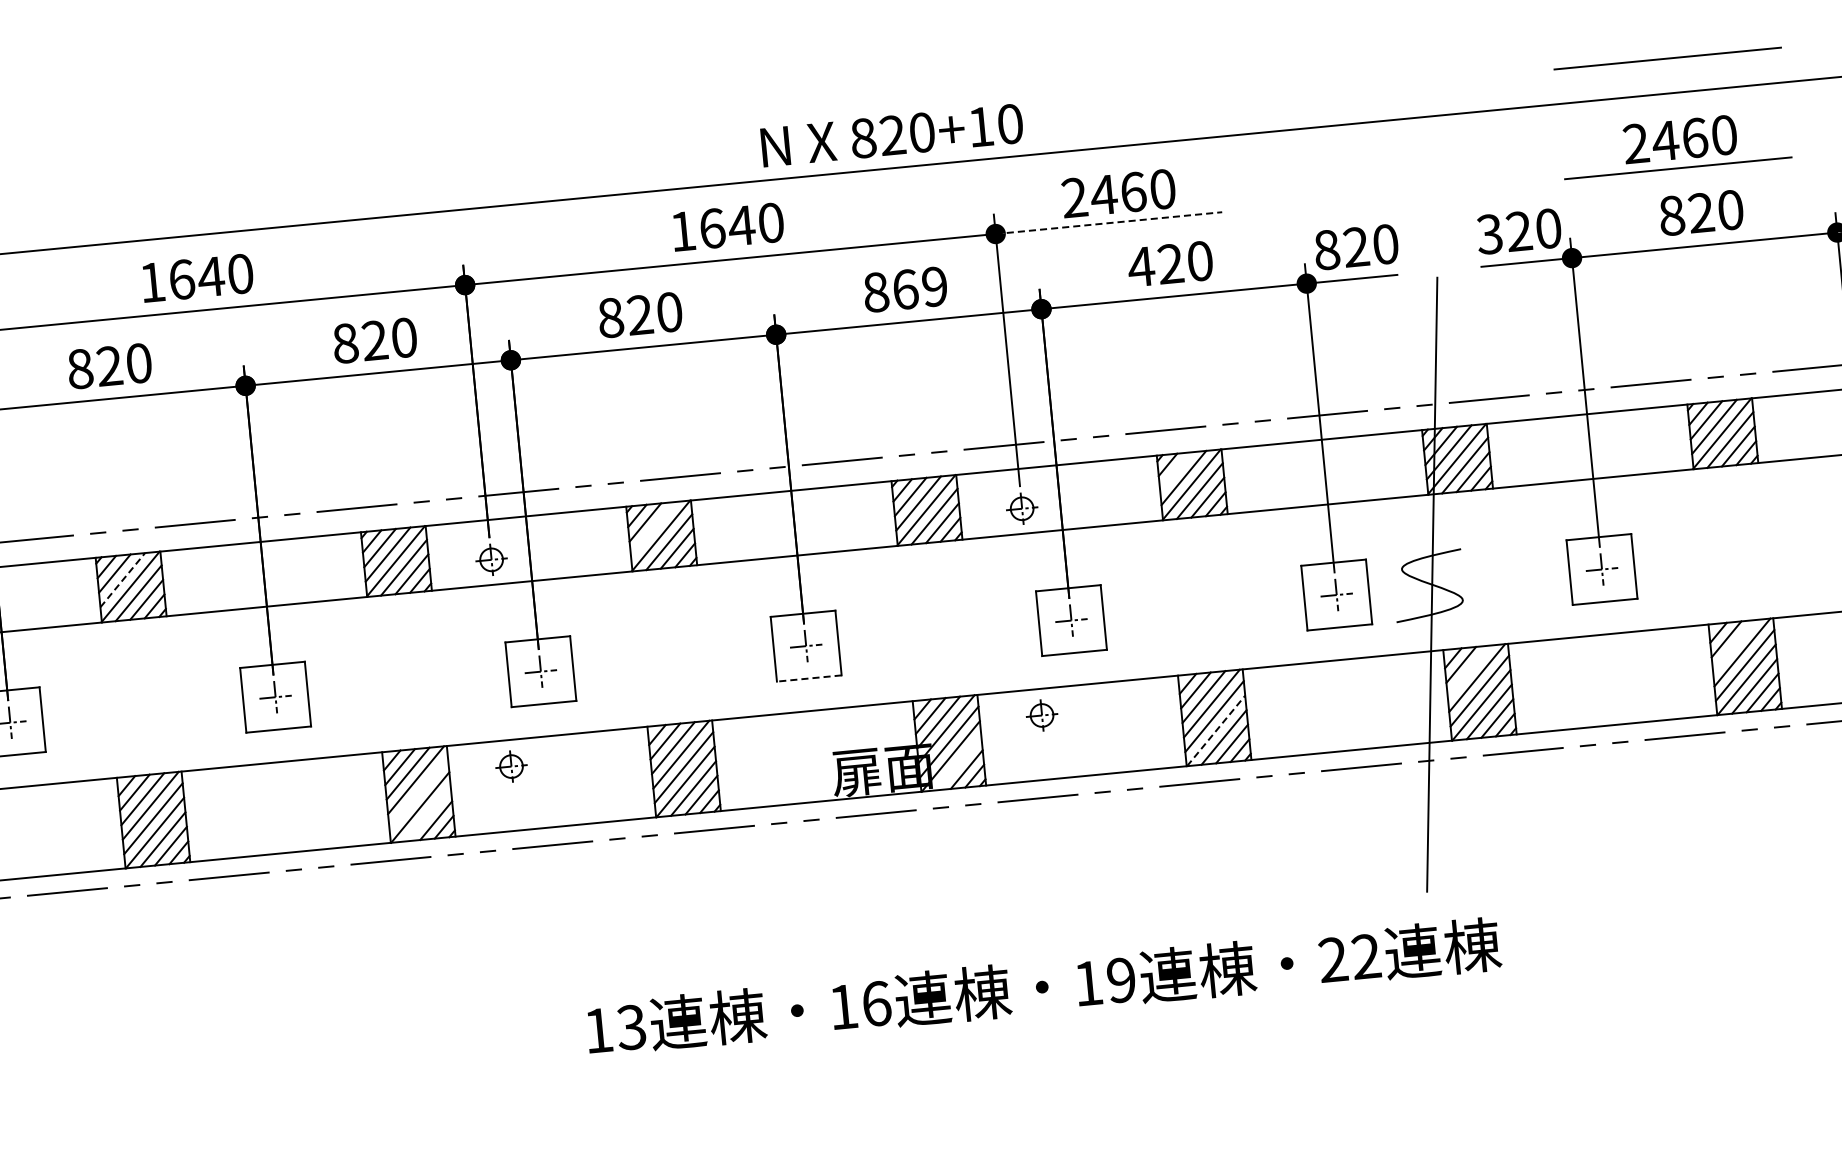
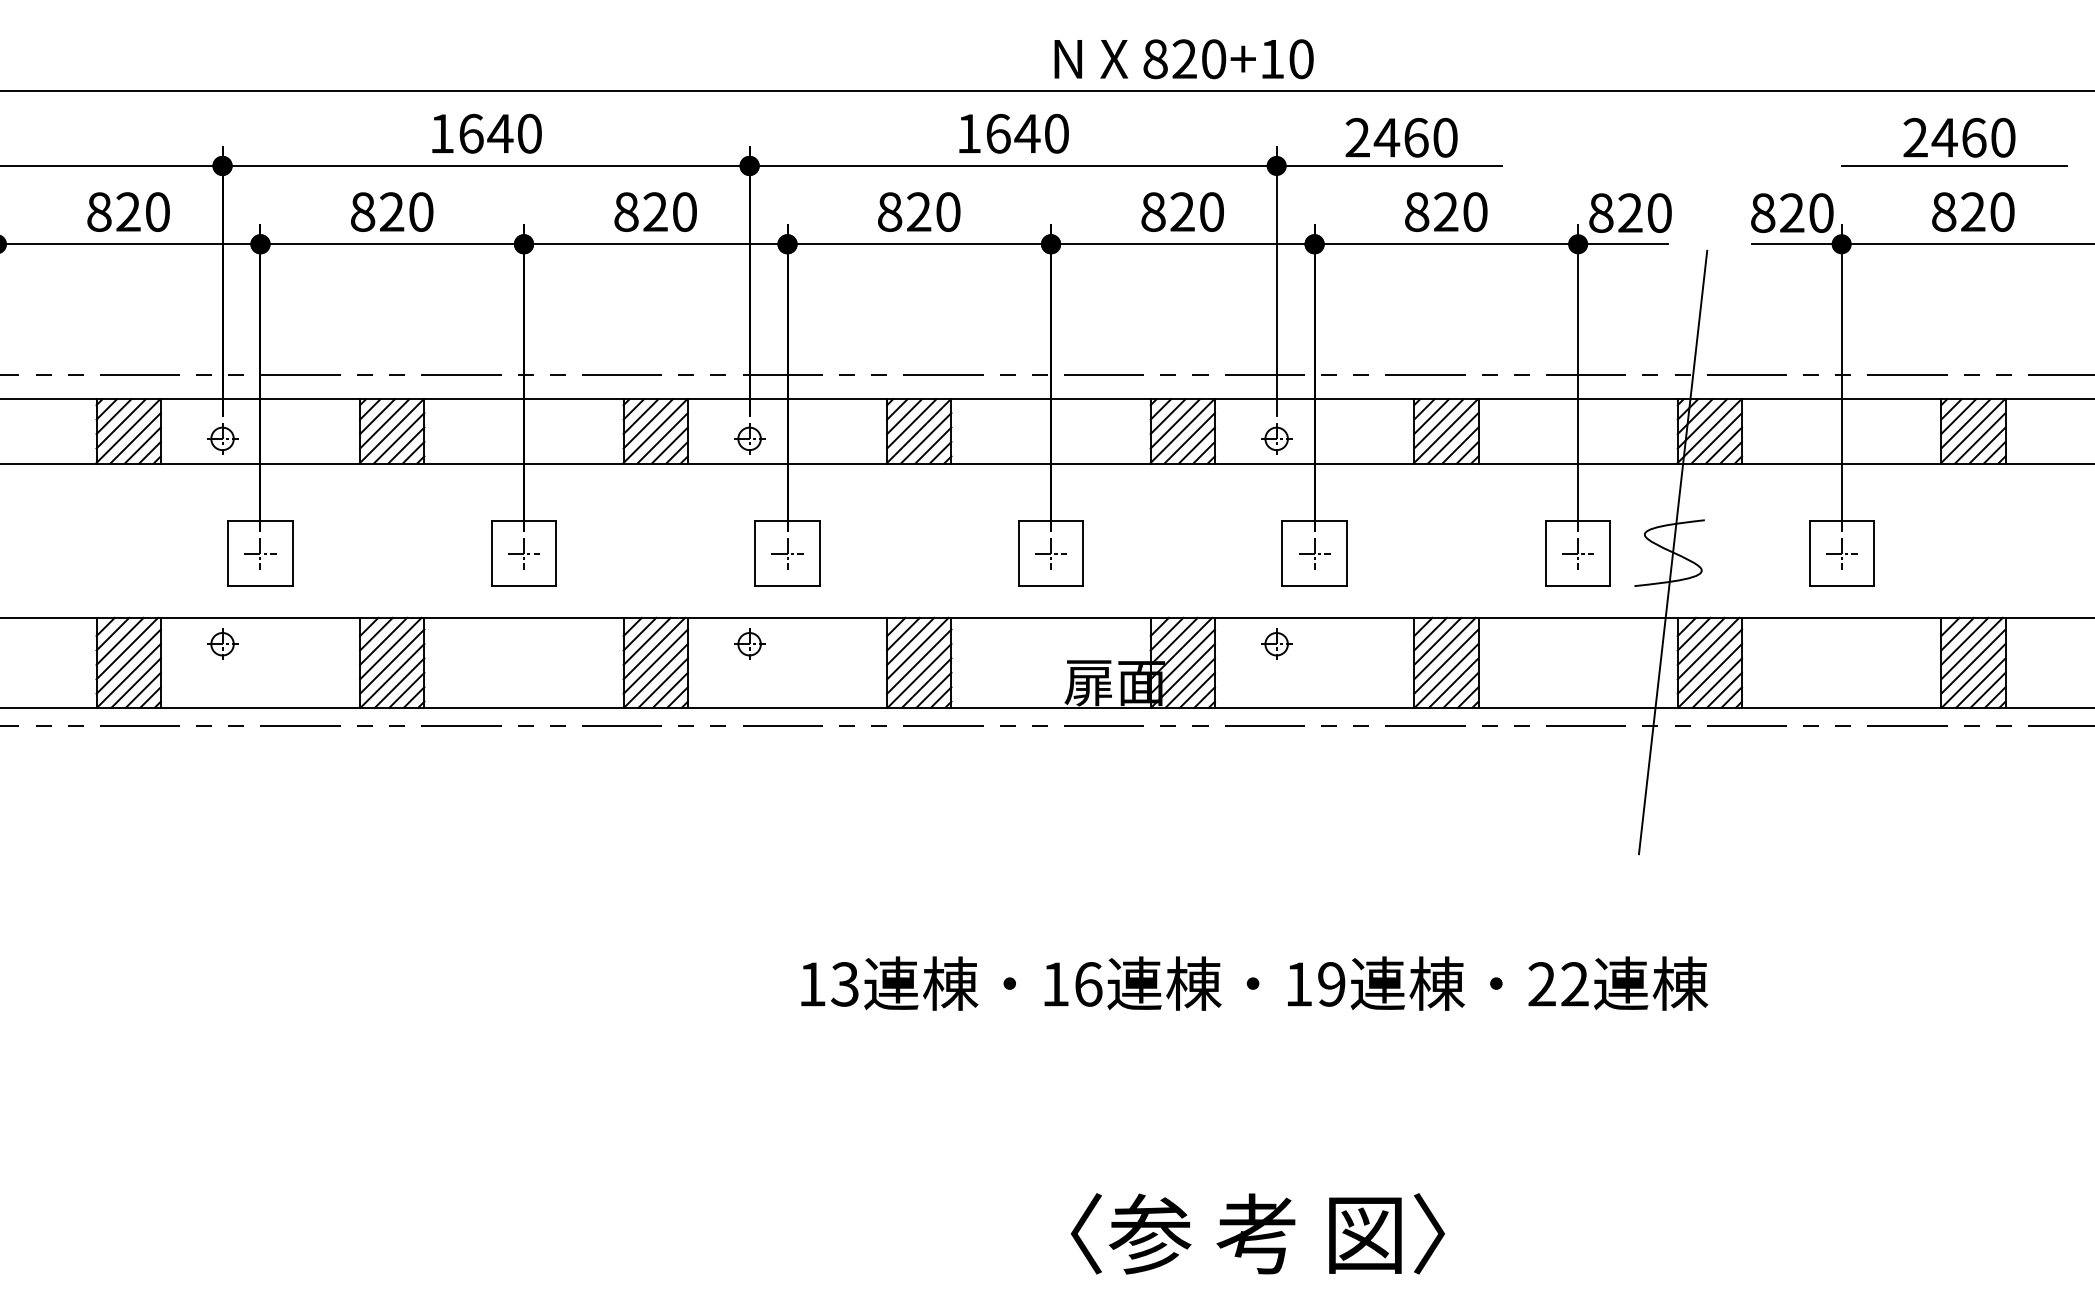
line: (1667, 58) -> (1954, 56), removed
line: (1109, 222) -> (1389, 165), dashed -> solid
text: (1489, 233) -> (1762, 212), 320 -> 820
text: (1140, 266) -> (1416, 211), 420 -> 820
text: (919, 287) -> (1196, 211), 869 -> 820
line: (1175, 471) -> (1431, 416), added
line: (653, 528) -> (911, 423), added
line: (122, 579) -> (384, 423), dashed -> solid
line: (1734, 645) -> (1964, 640), added
line: (1468, 670) -> (1700, 640), added
line: (808, 678) -> (1050, 585), dashed -> solid
line: (1216, 730) -> (1446, 675), dashed -> solid
line: (958, 762) -> (1189, 682), added
line: (418, 793) -> (655, 661), added
line: (427, 813) -> (662, 682), added
text: (1043, 986) -> (1254, 983), moved

